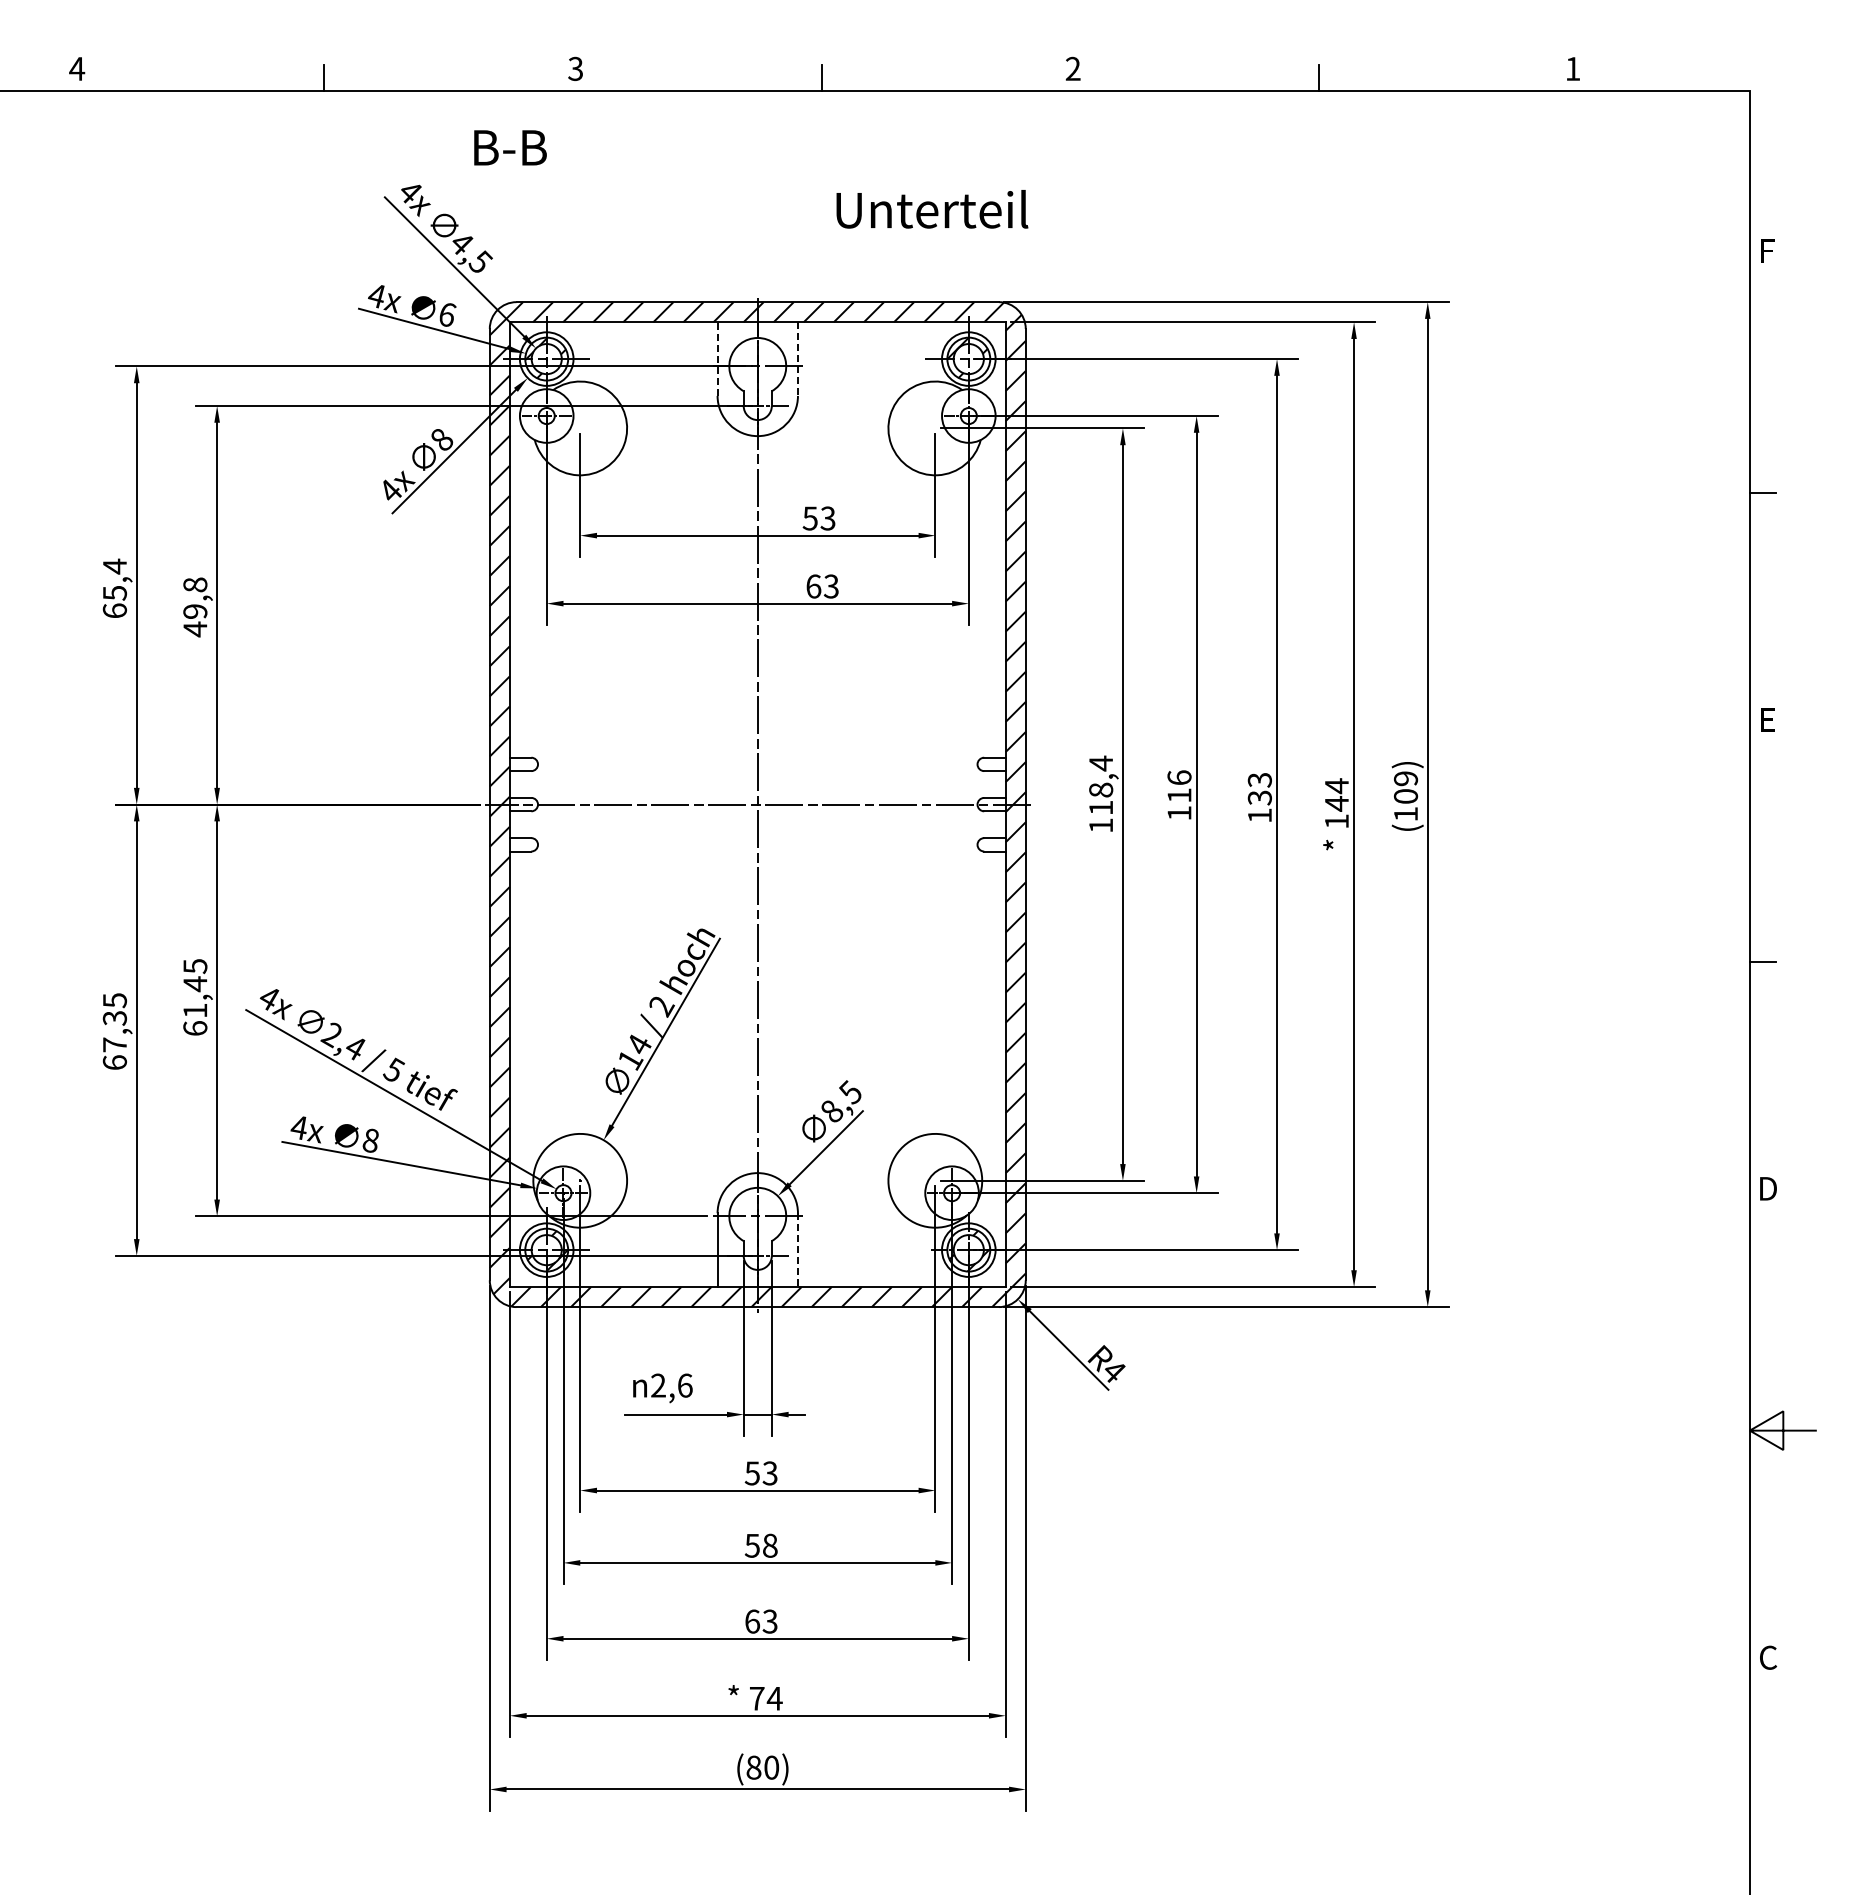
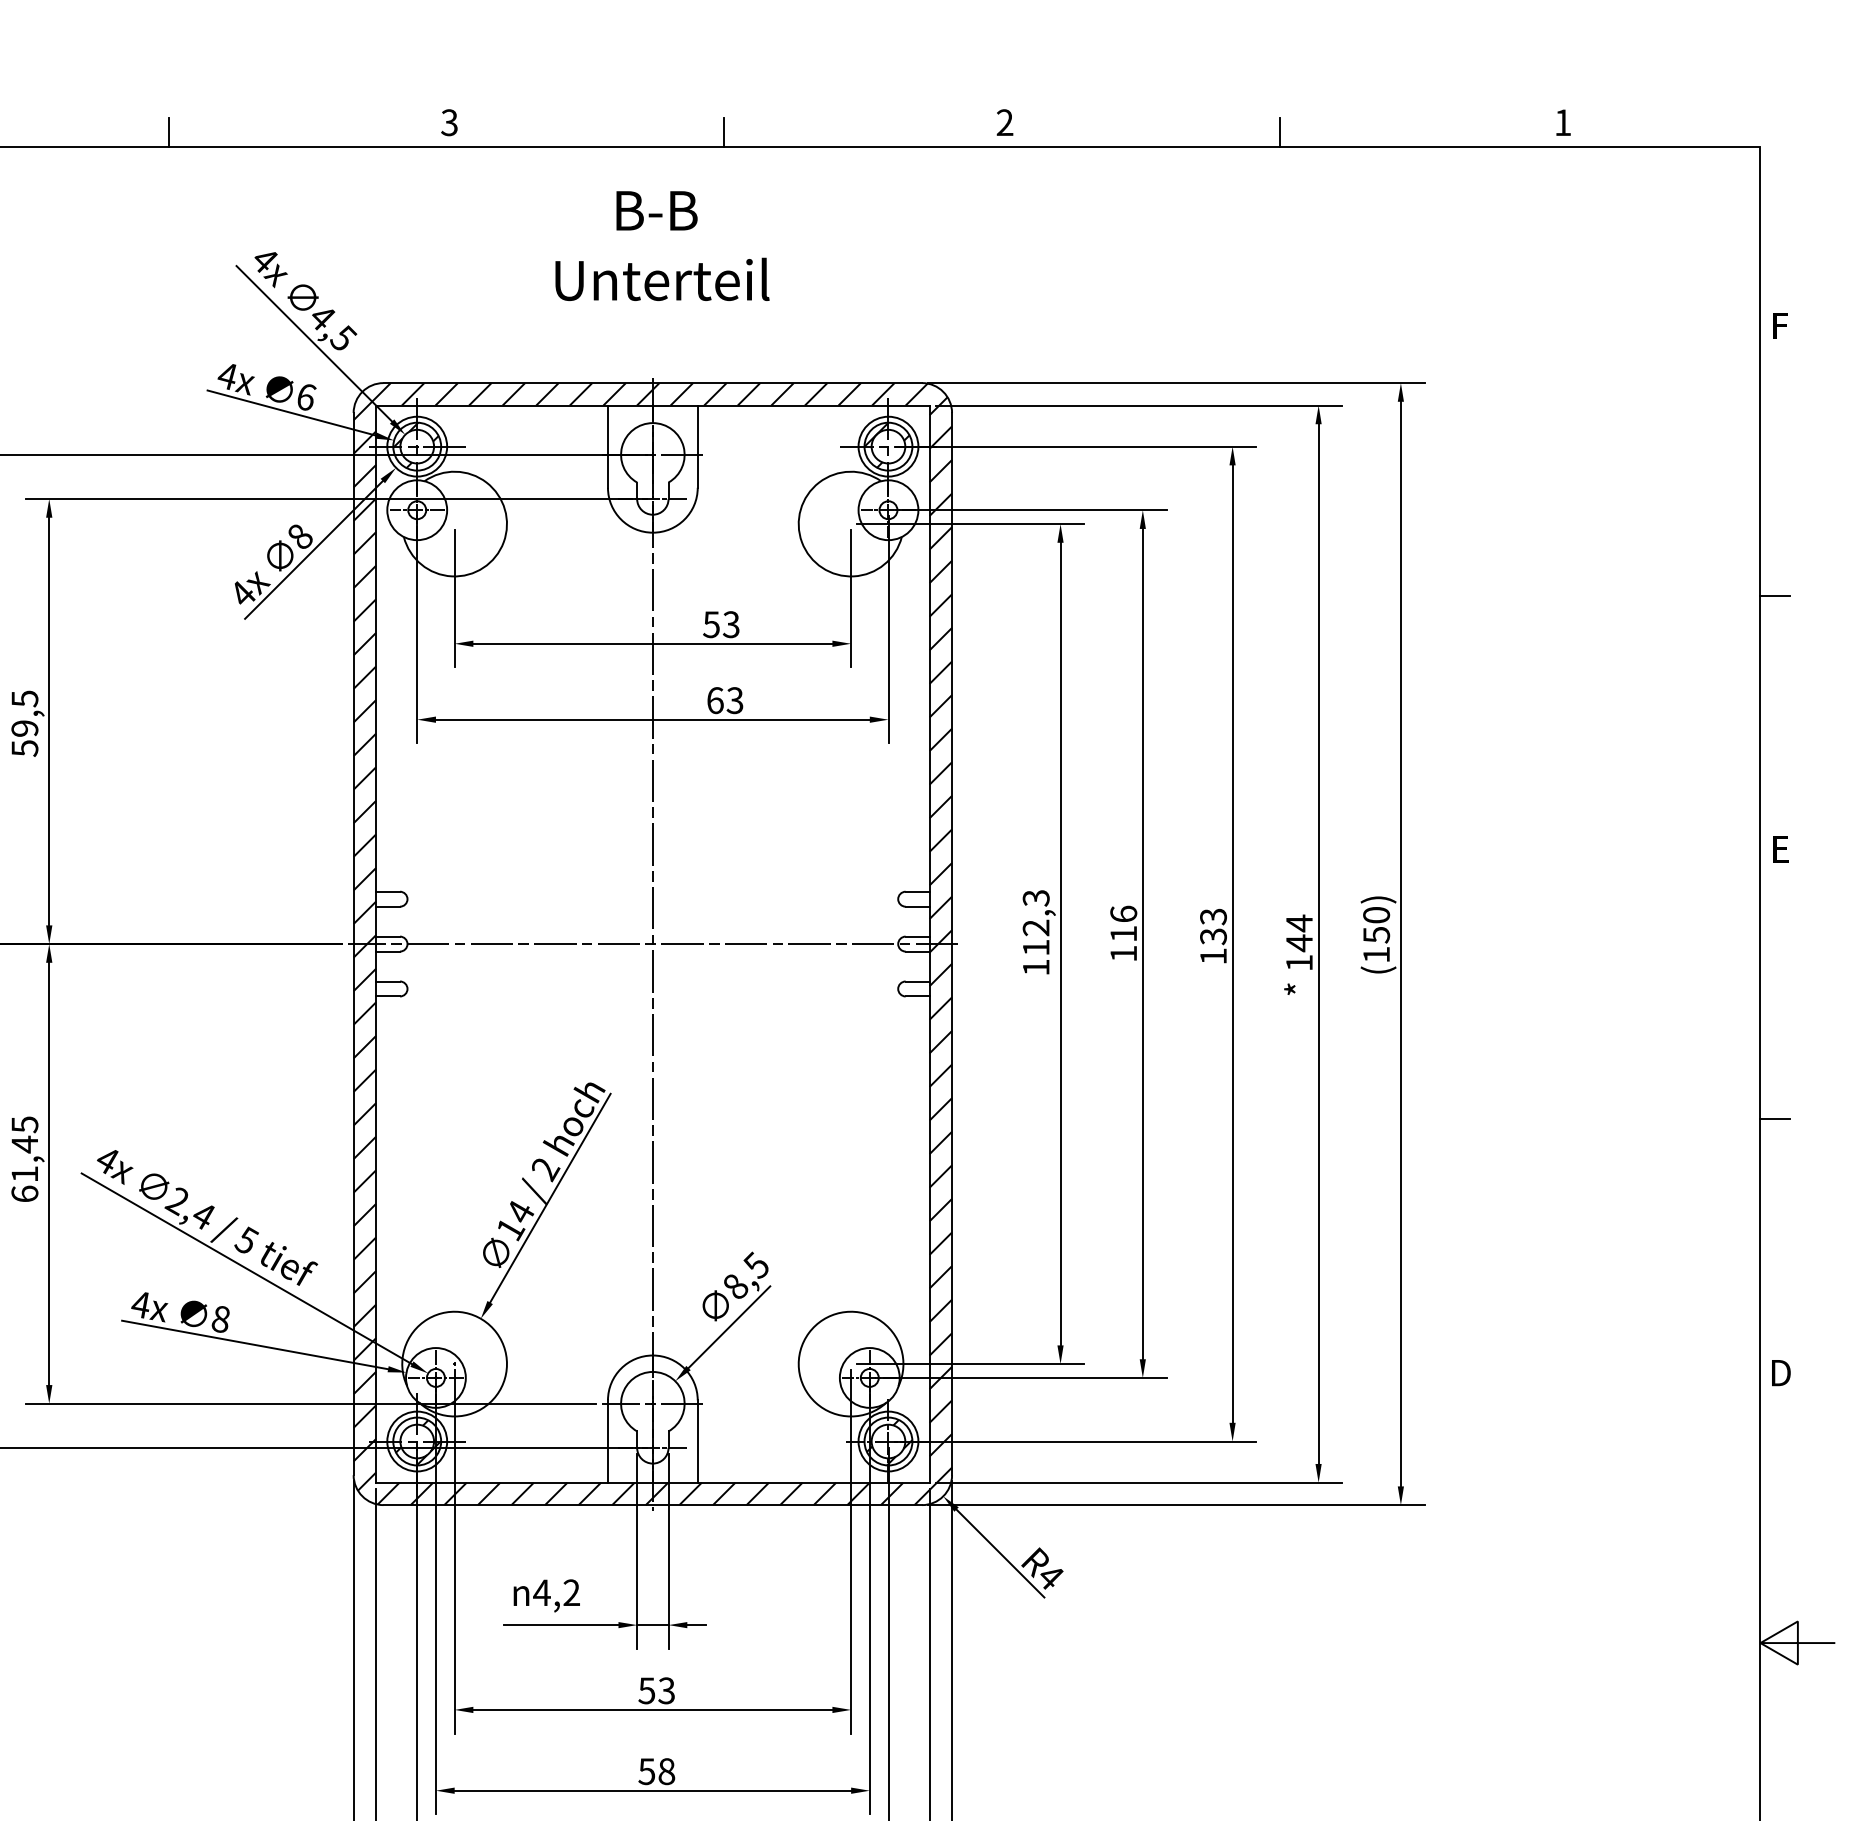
text: (510, 147) -> (657, 210), moved
text: (932, 209) -> (662, 279), moved
line: (717, 359) -> (607, 447), dashed -> solid
line: (797, 359) -> (697, 447), dashed -> solid
text: (195, 607) -> (25, 724), 49,8 -> 59,5
text: (1101, 776) -> (1036, 912), 118,4 -> 112,3
text: (1405, 787) -> (1376, 924), (109) -> (150)
line: (797, 1250) -> (697, 1441), dashed -> solid
text: (671, 1385) -> (556, 1592), 2,6 -> 4,2

